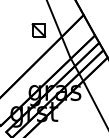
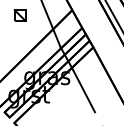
part: (38, 30) -> (19, 15), moved

